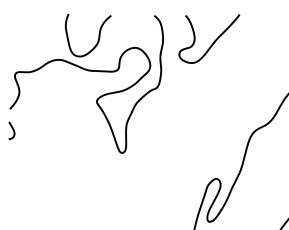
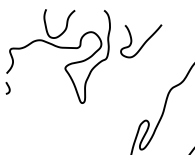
curve: (212, 42) -> (143, 43), moved

